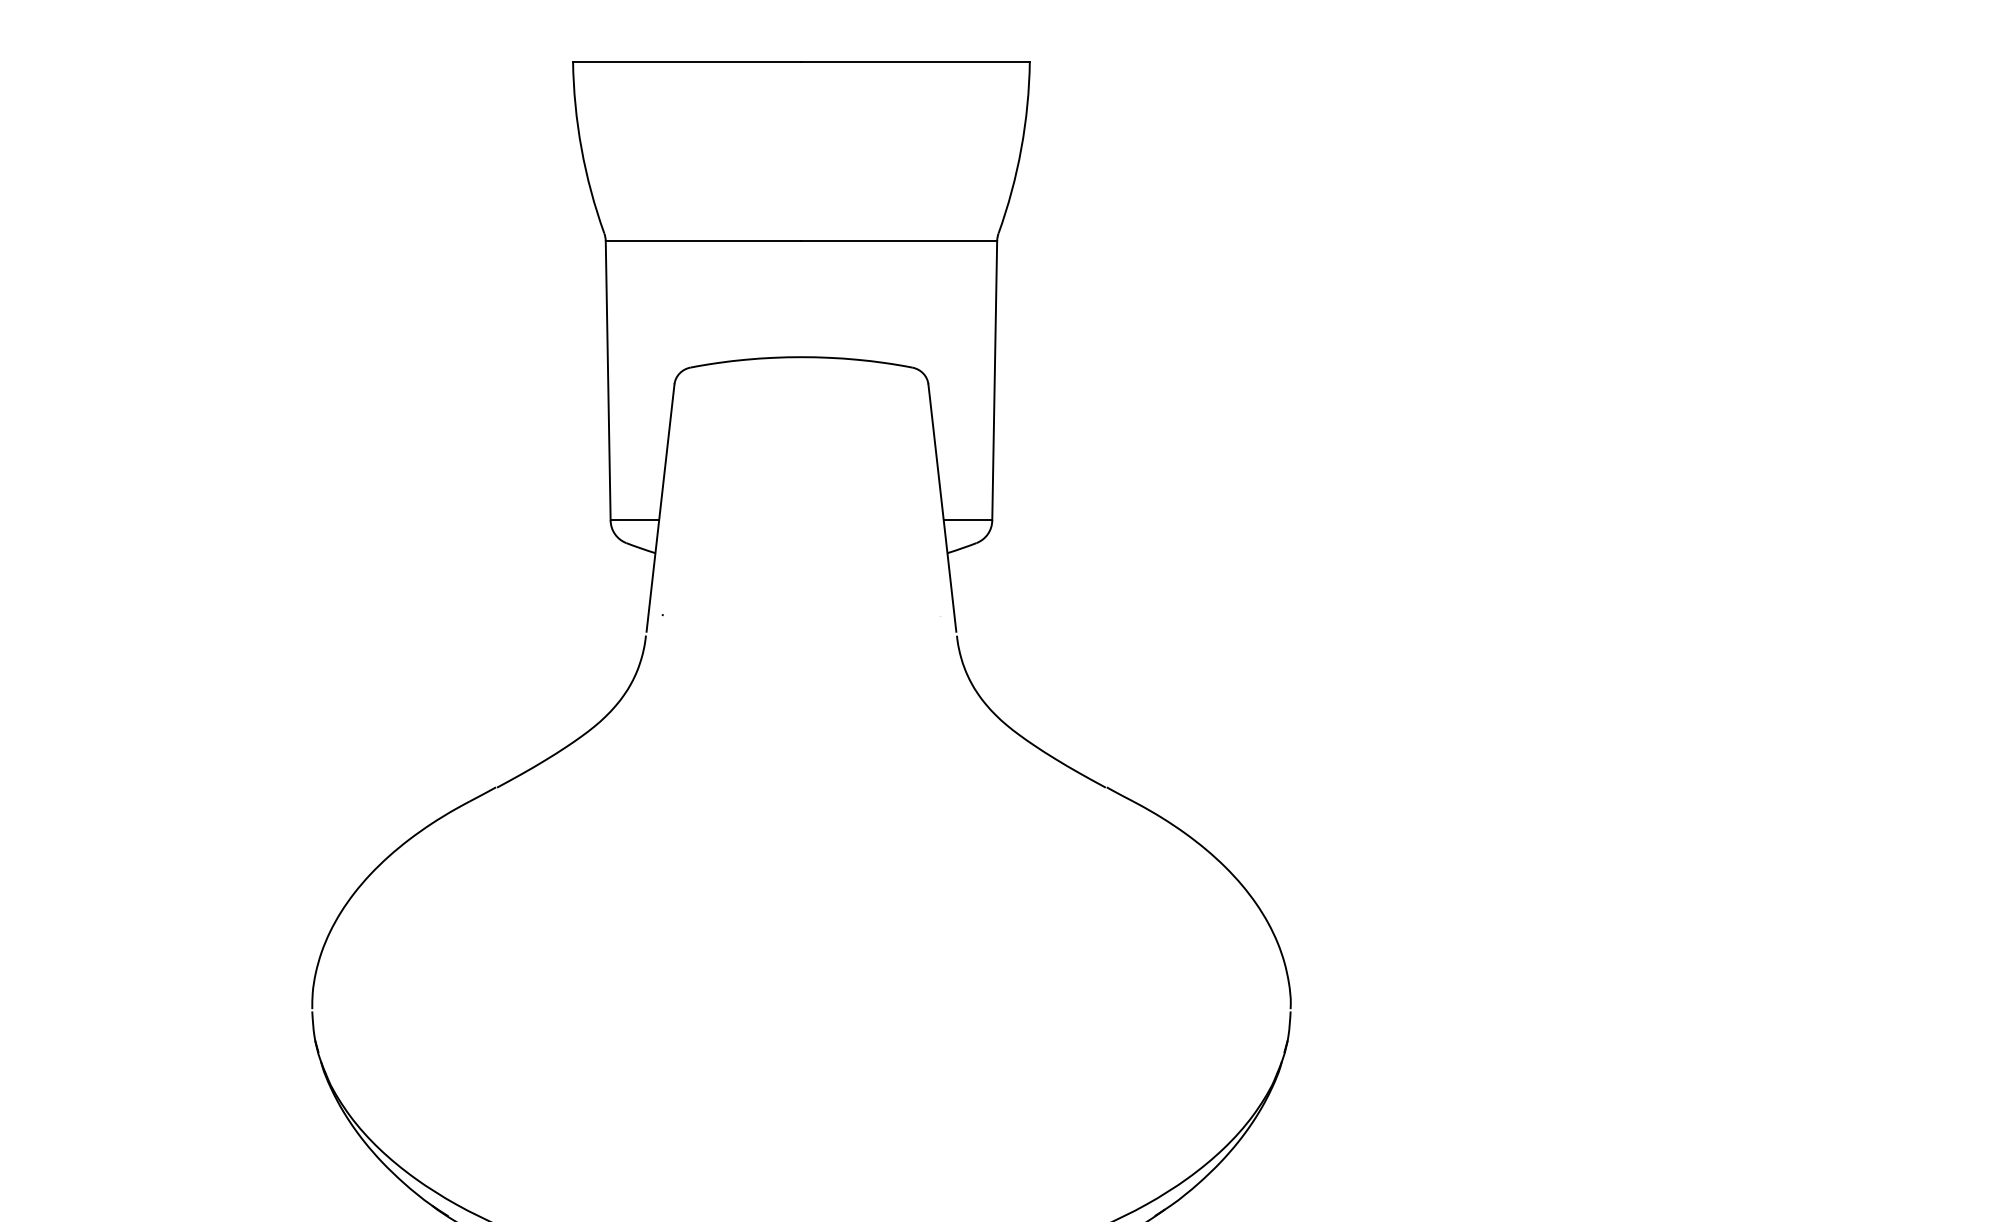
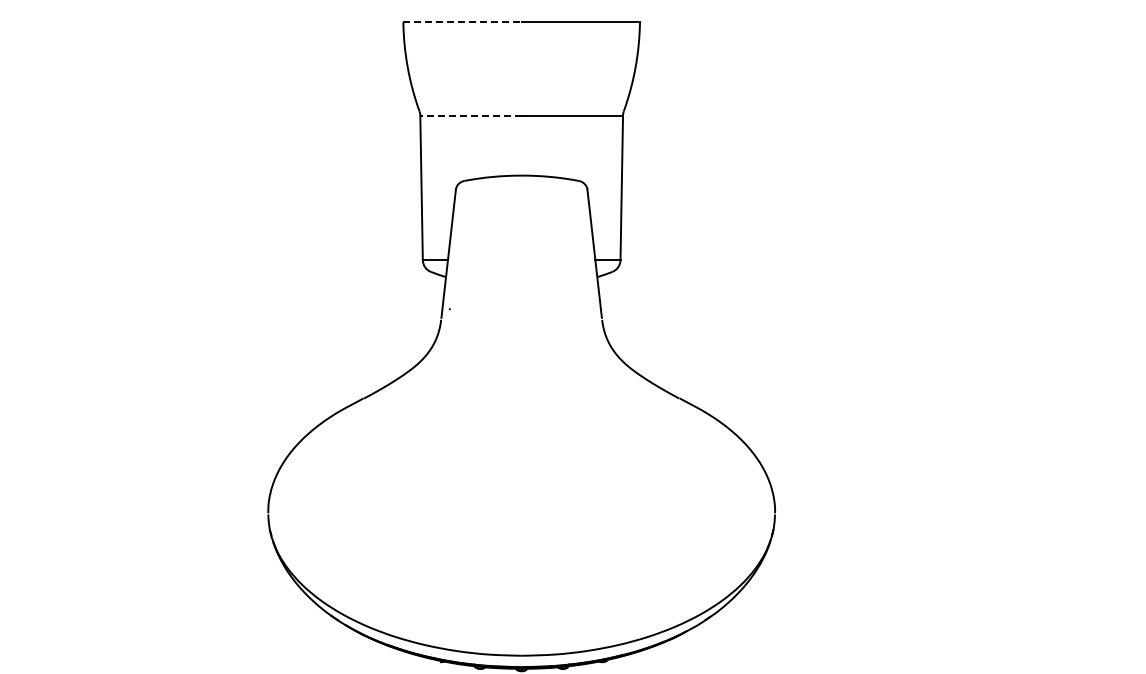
line: (689, 61) -> (463, 22), solid -> dashed
line: (702, 241) -> (470, 115), solid -> dashed

